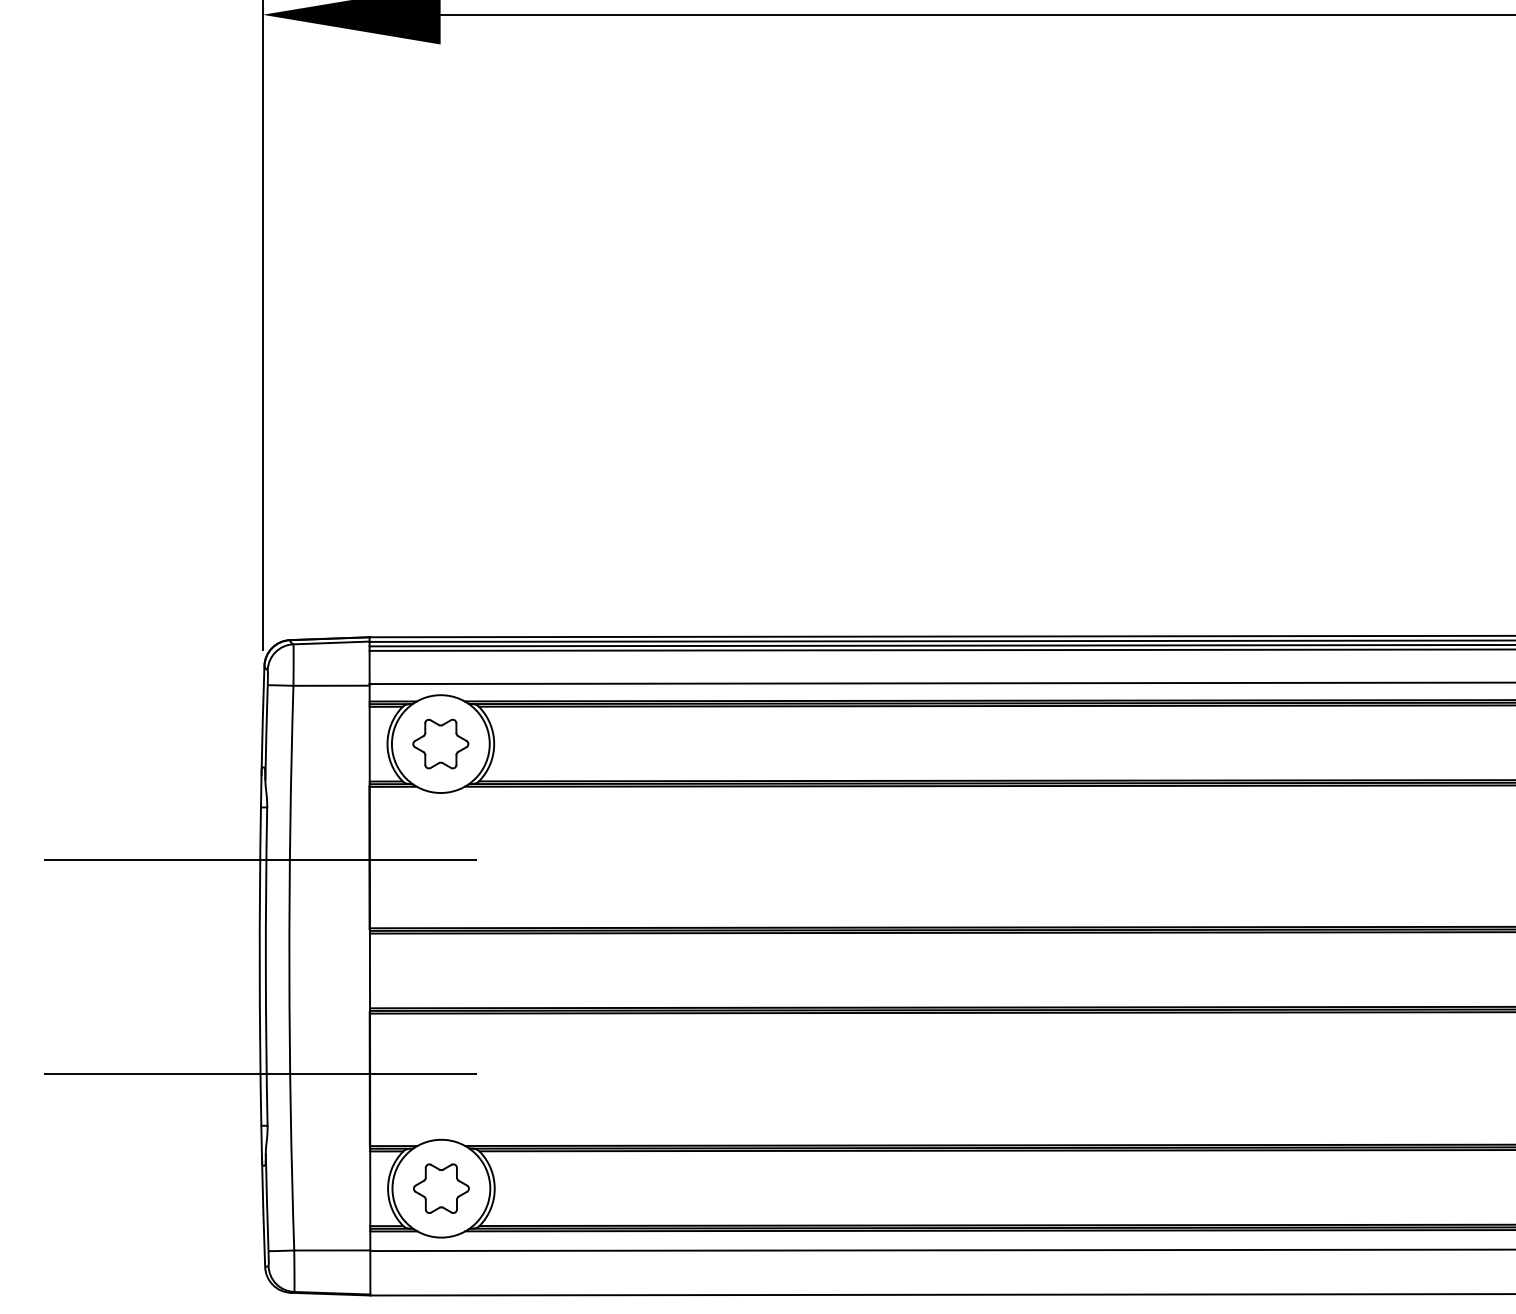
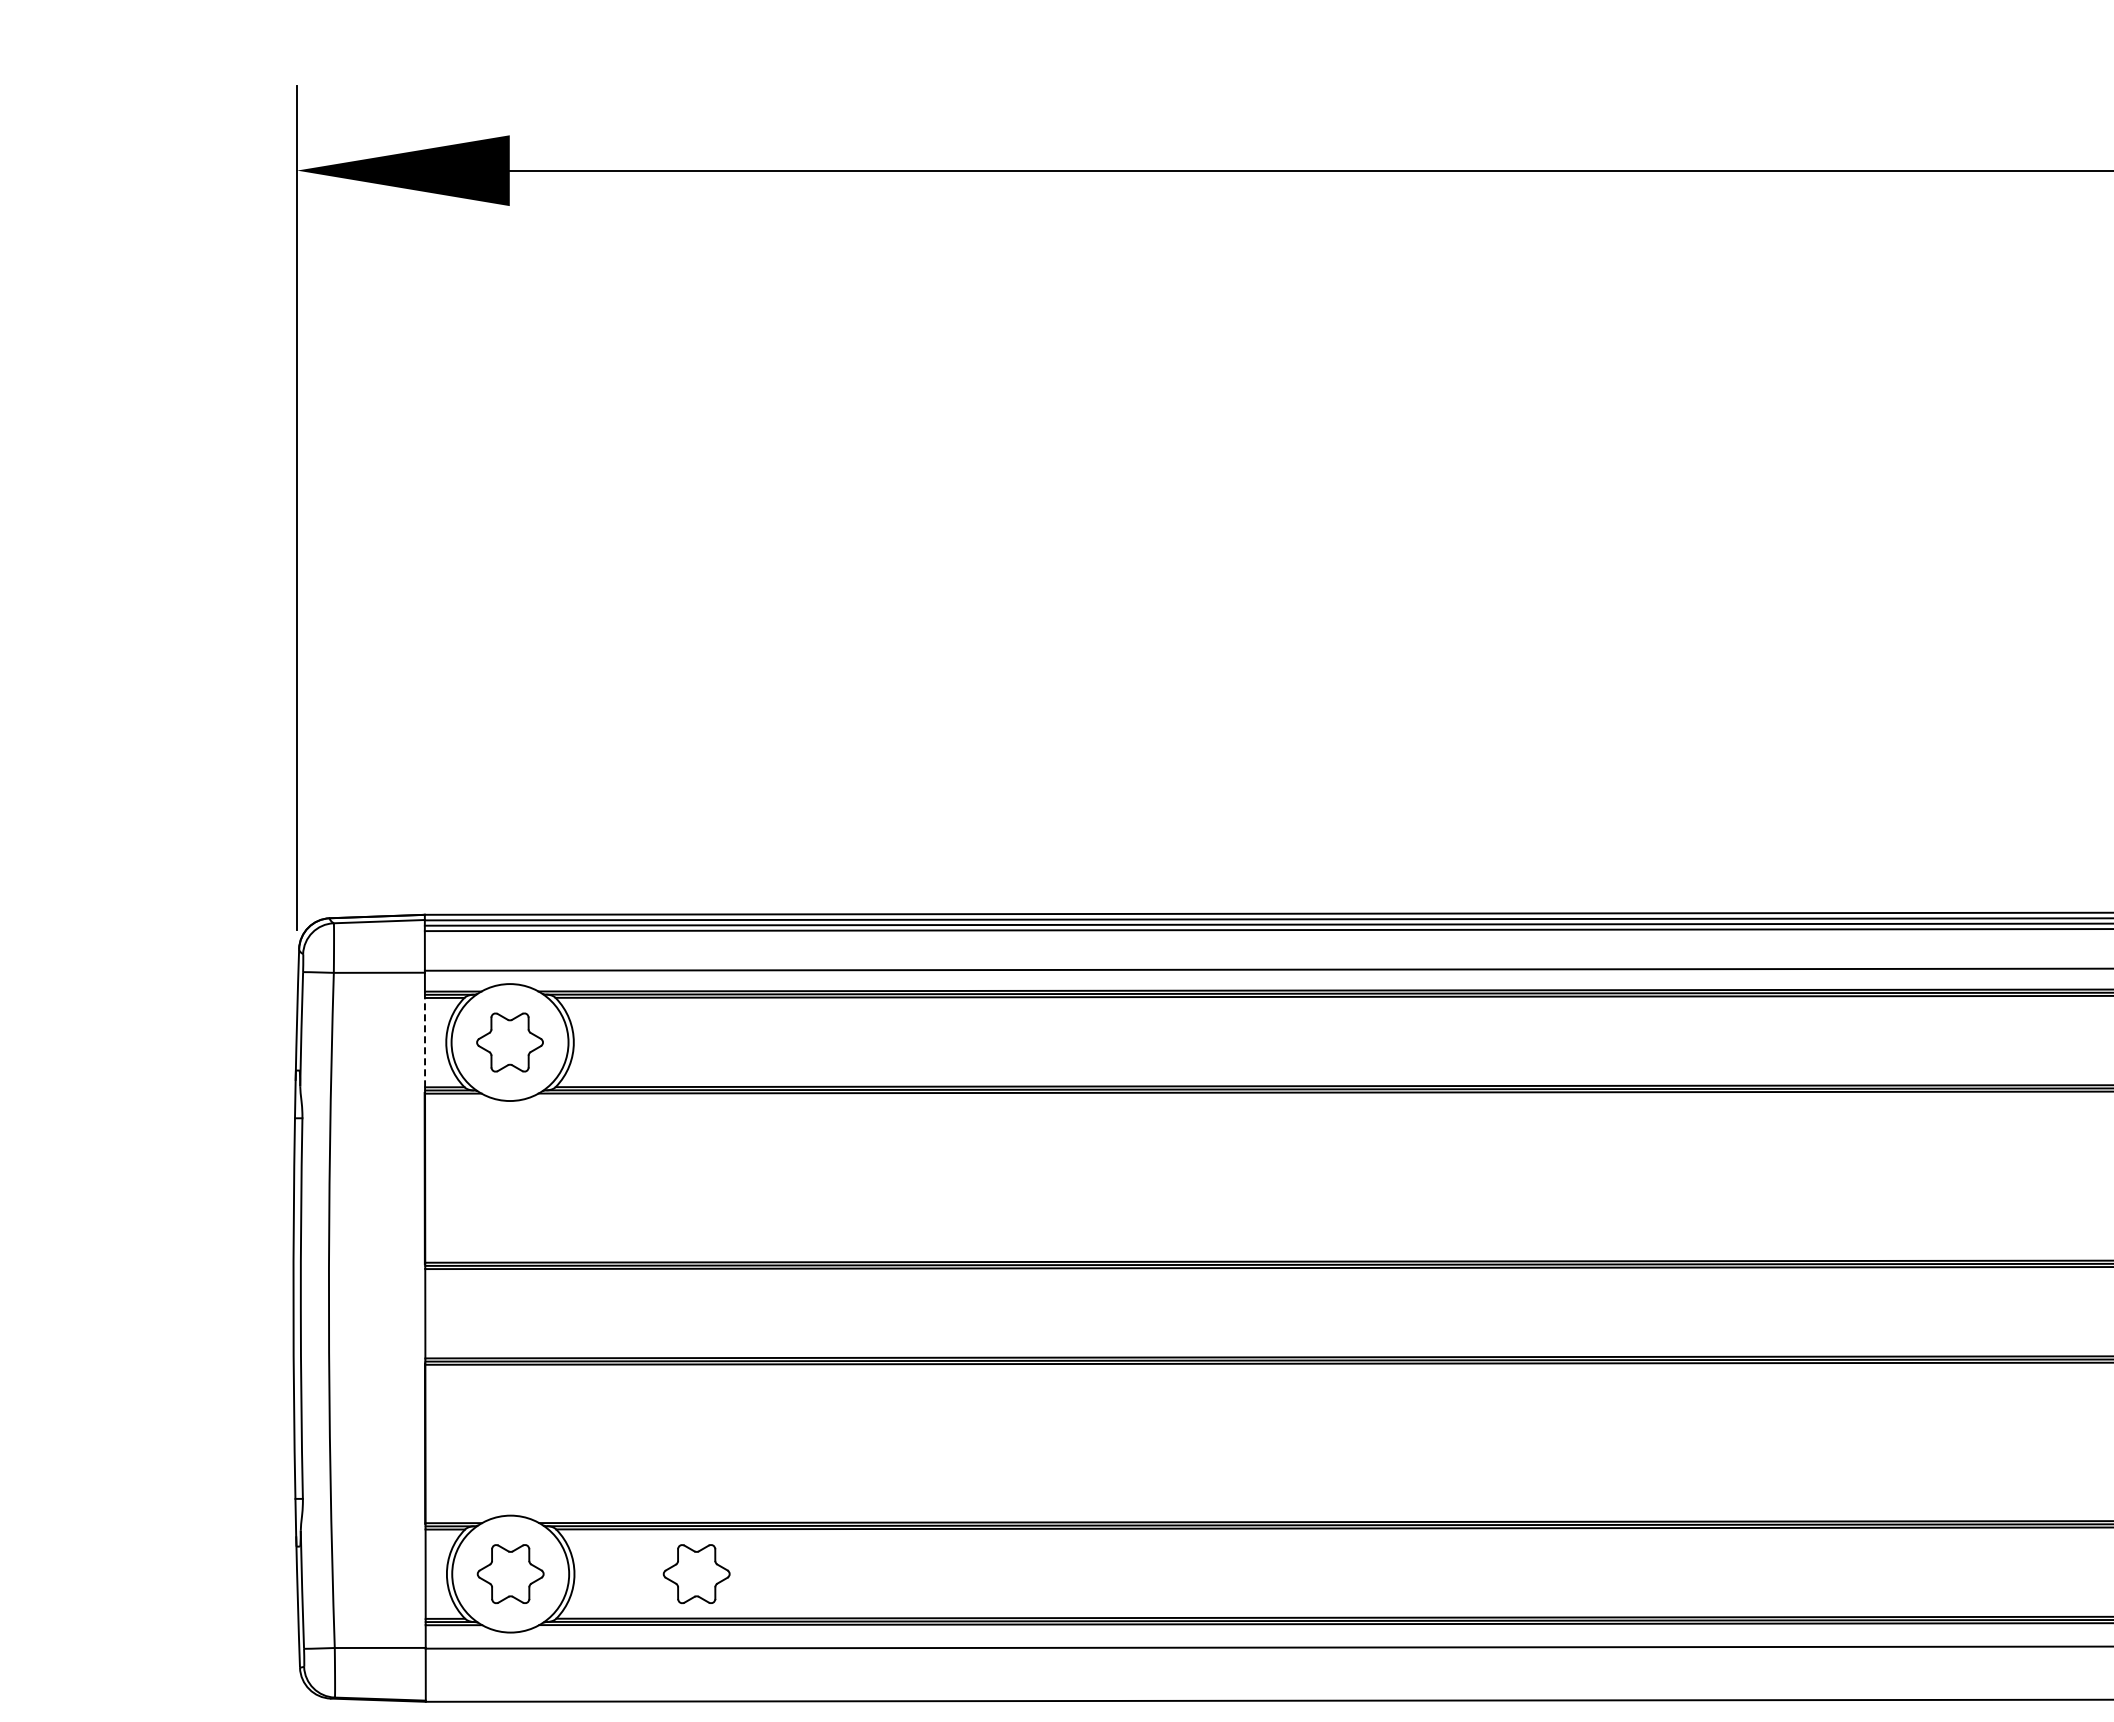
line: (370, 744) -> (425, 1042), solid -> dashed
line: (259, 860) -> (293, 1181), removed
line: (260, 1073) -> (294, 1436), removed
part: (596, 1188) -> (696, 1573), added

